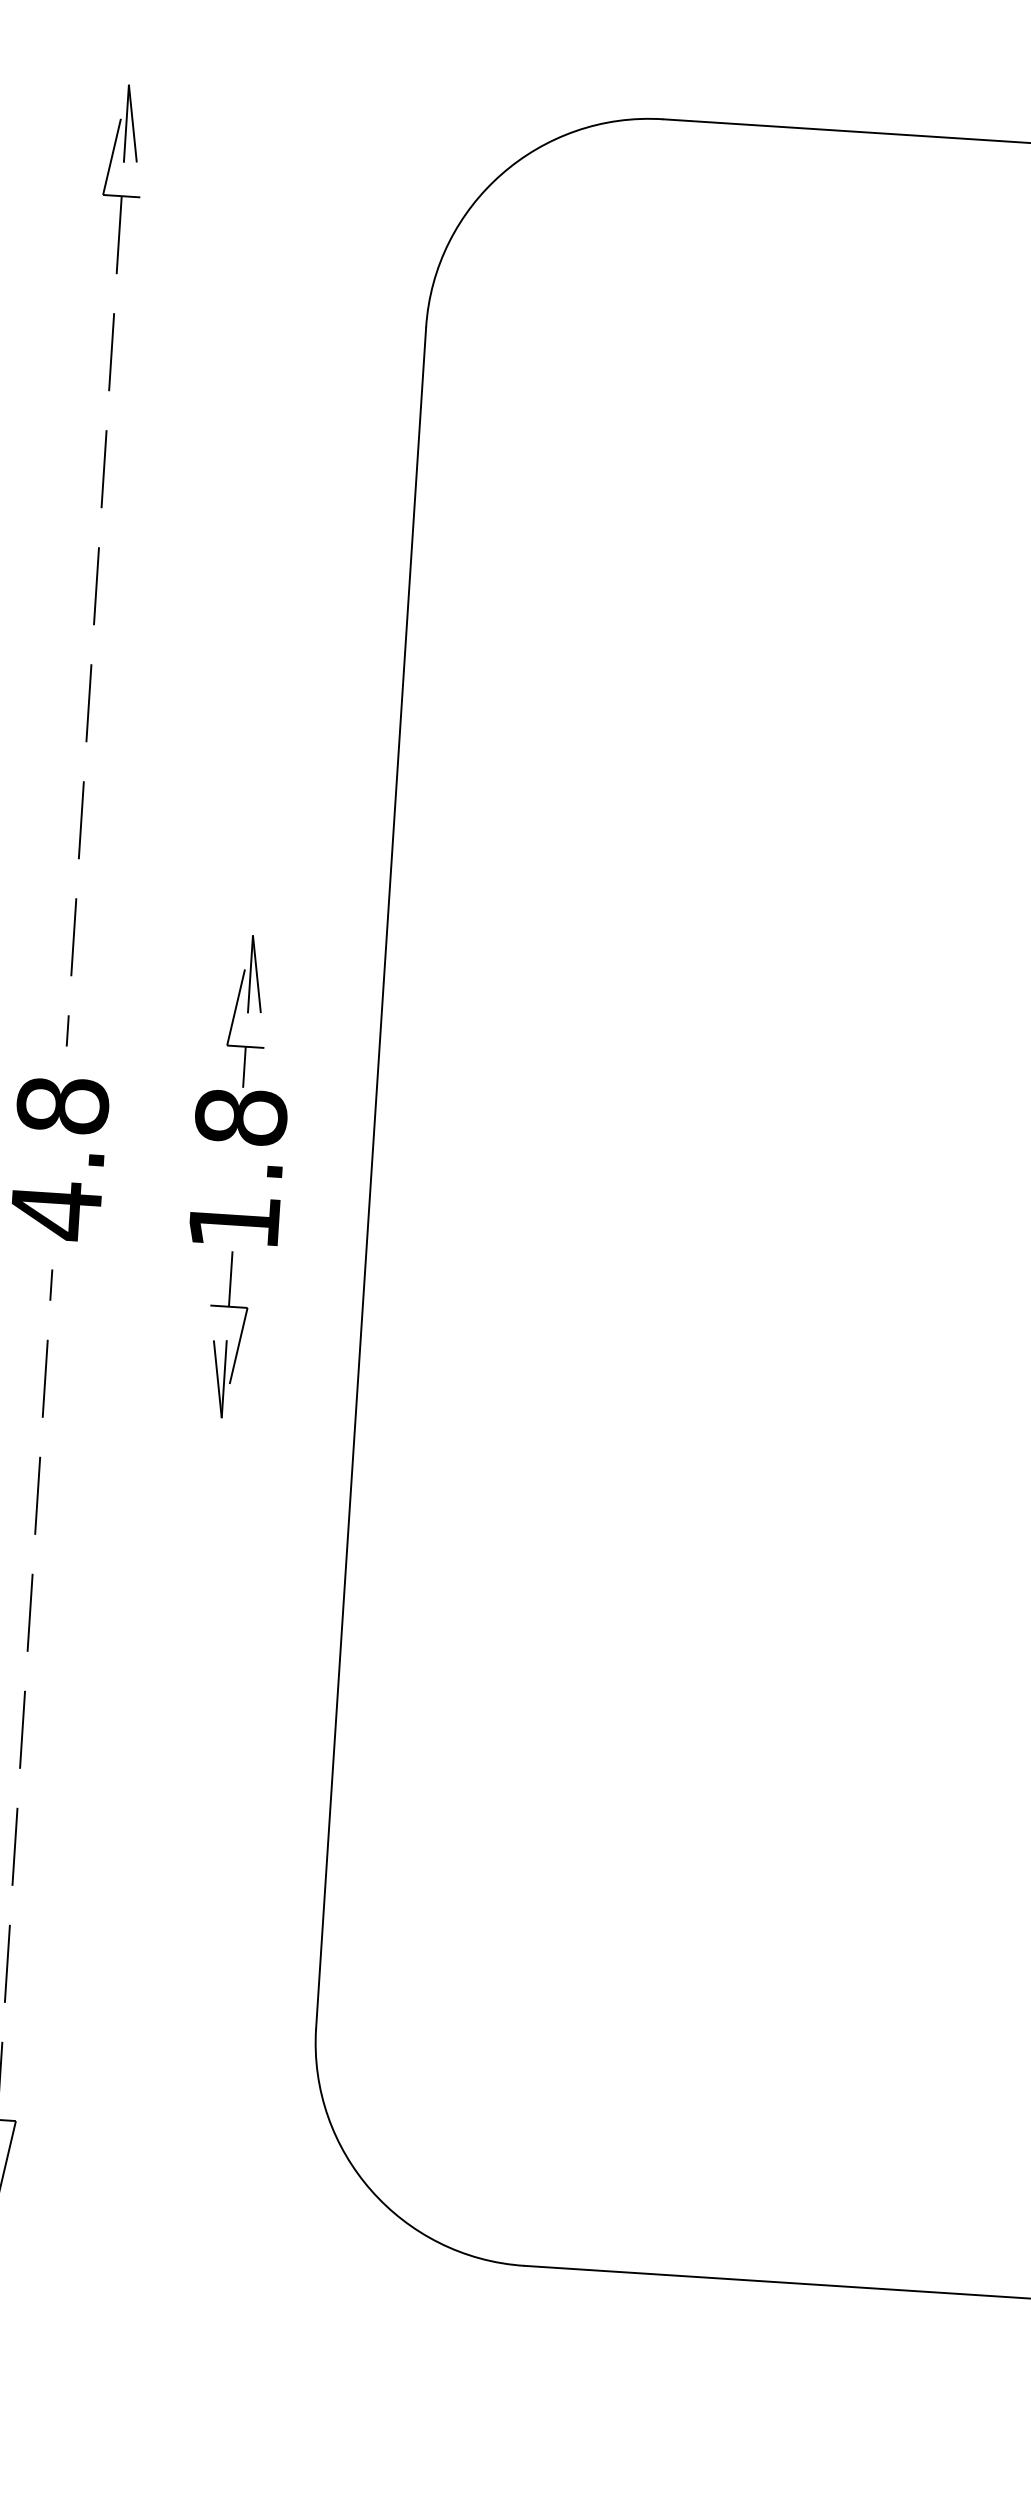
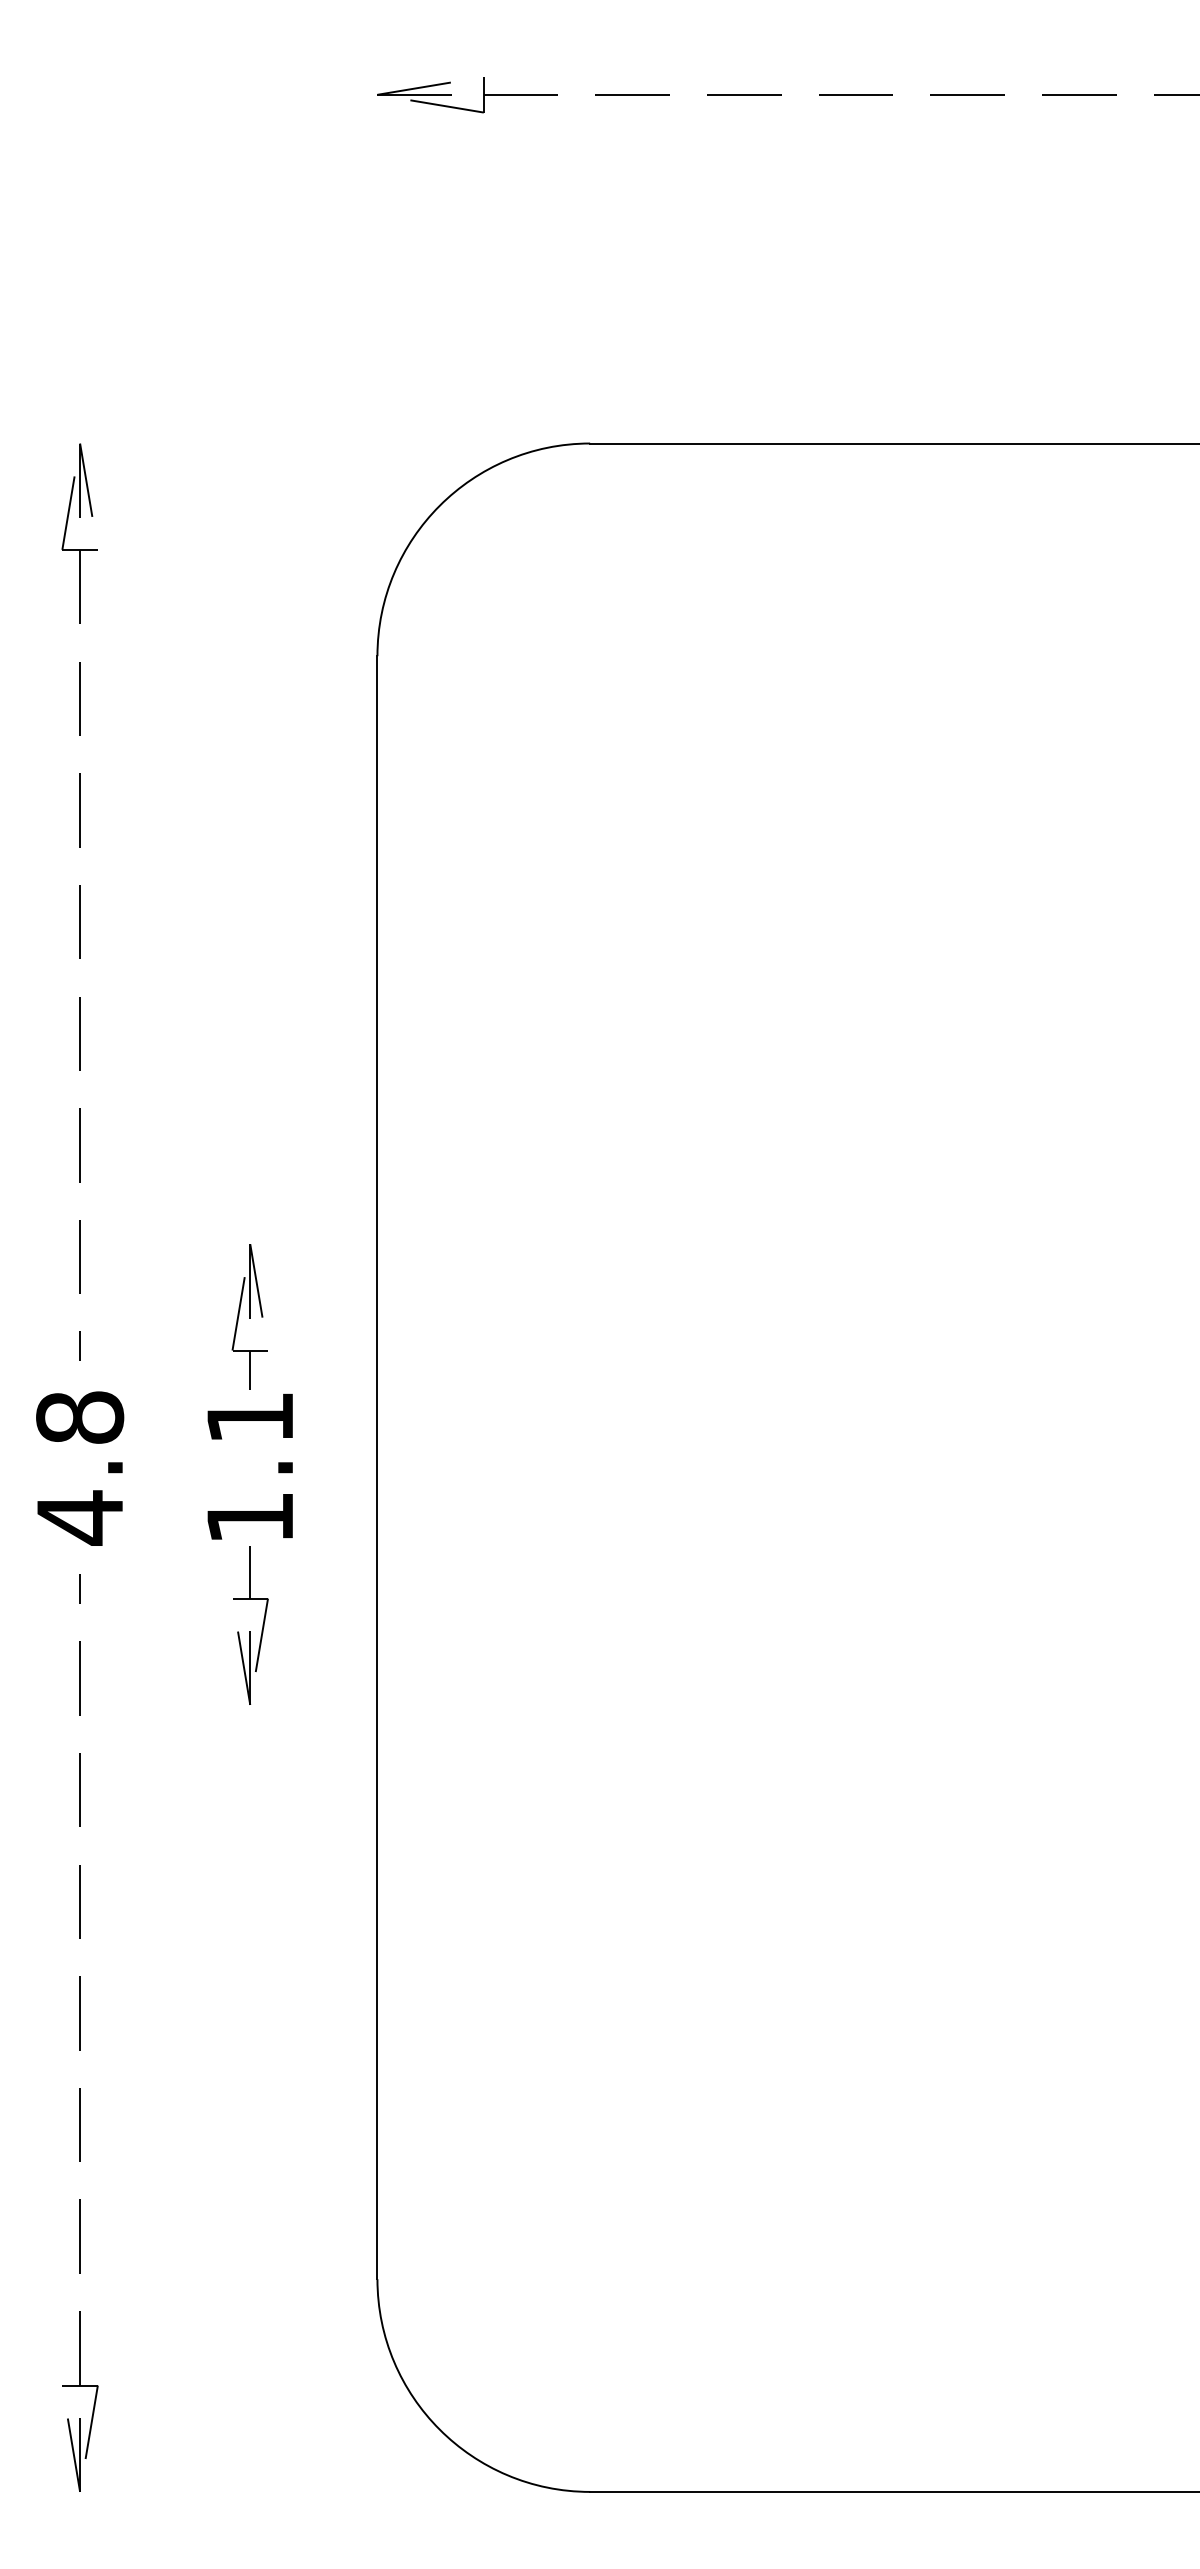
text: (241, 1116) -> (250, 1417), 1.8 -> 1.1

